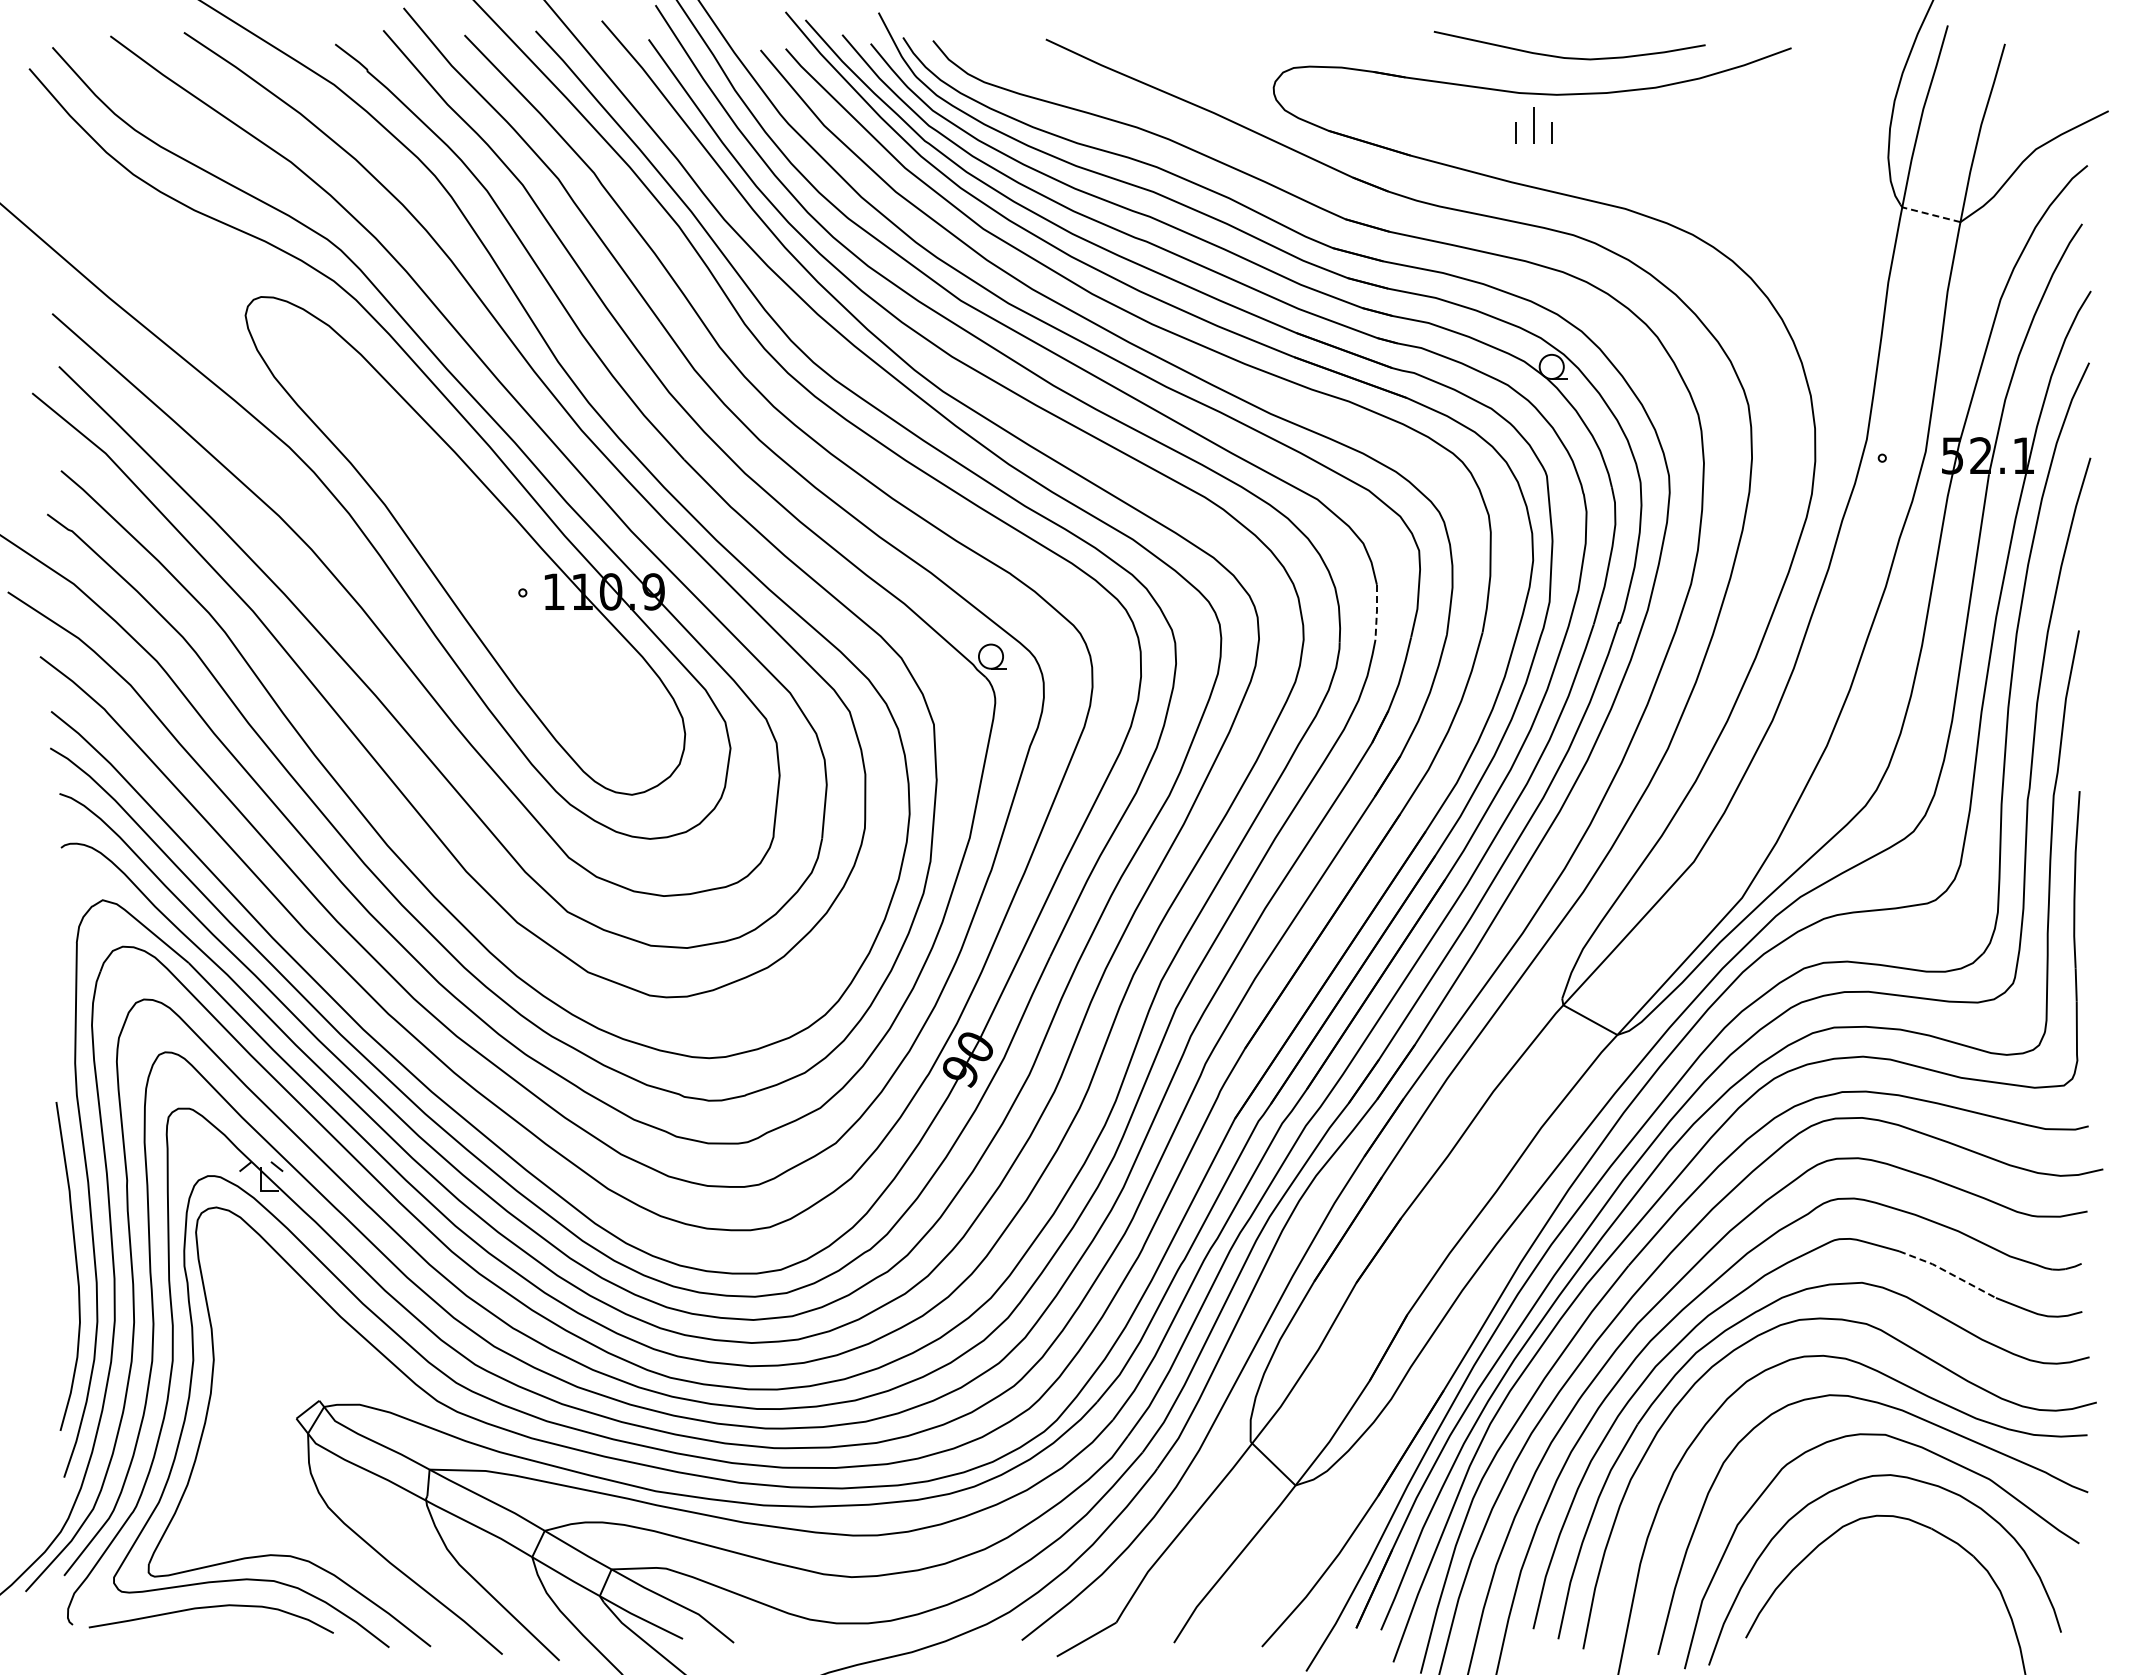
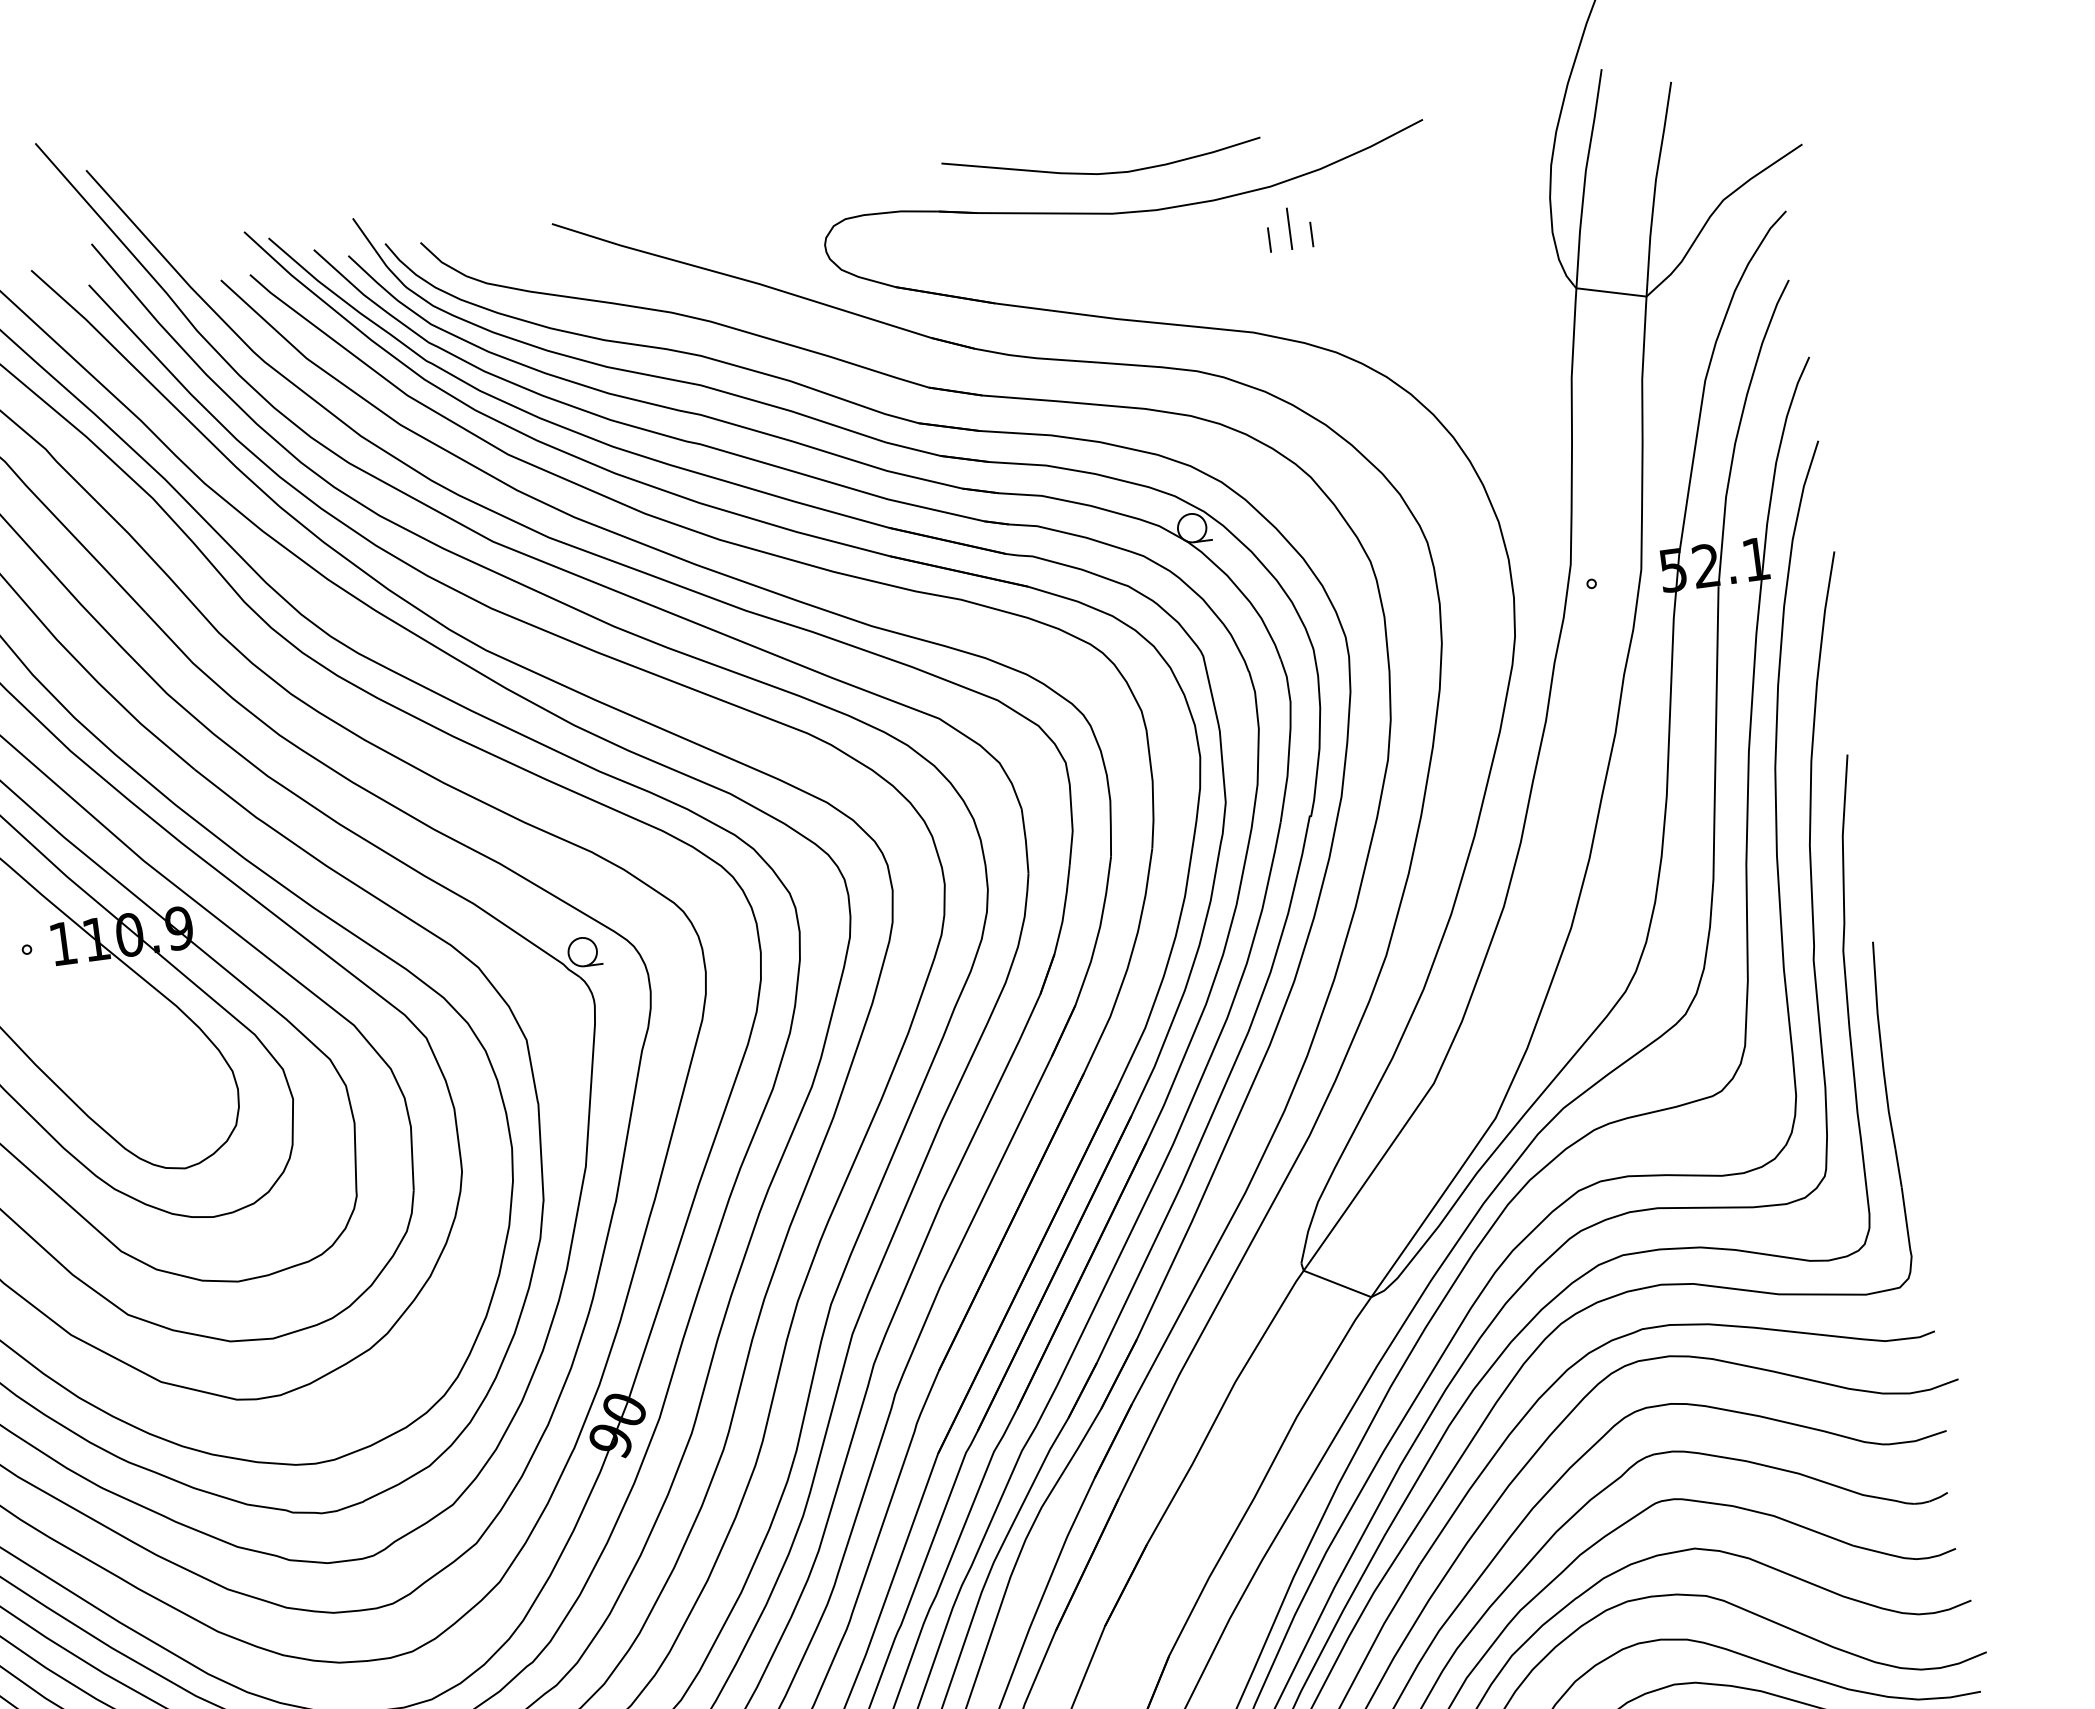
curve: (1569, 57) -> (1103, 172), moved
part: (1533, 125) -> (1288, 229), moved
line: (1930, 214) -> (1610, 292), dashed -> solid
line: (1376, 612) -> (1025, 841), dashed -> solid
line: (1948, 1272) -> (1793, 1523), dashed -> solid

